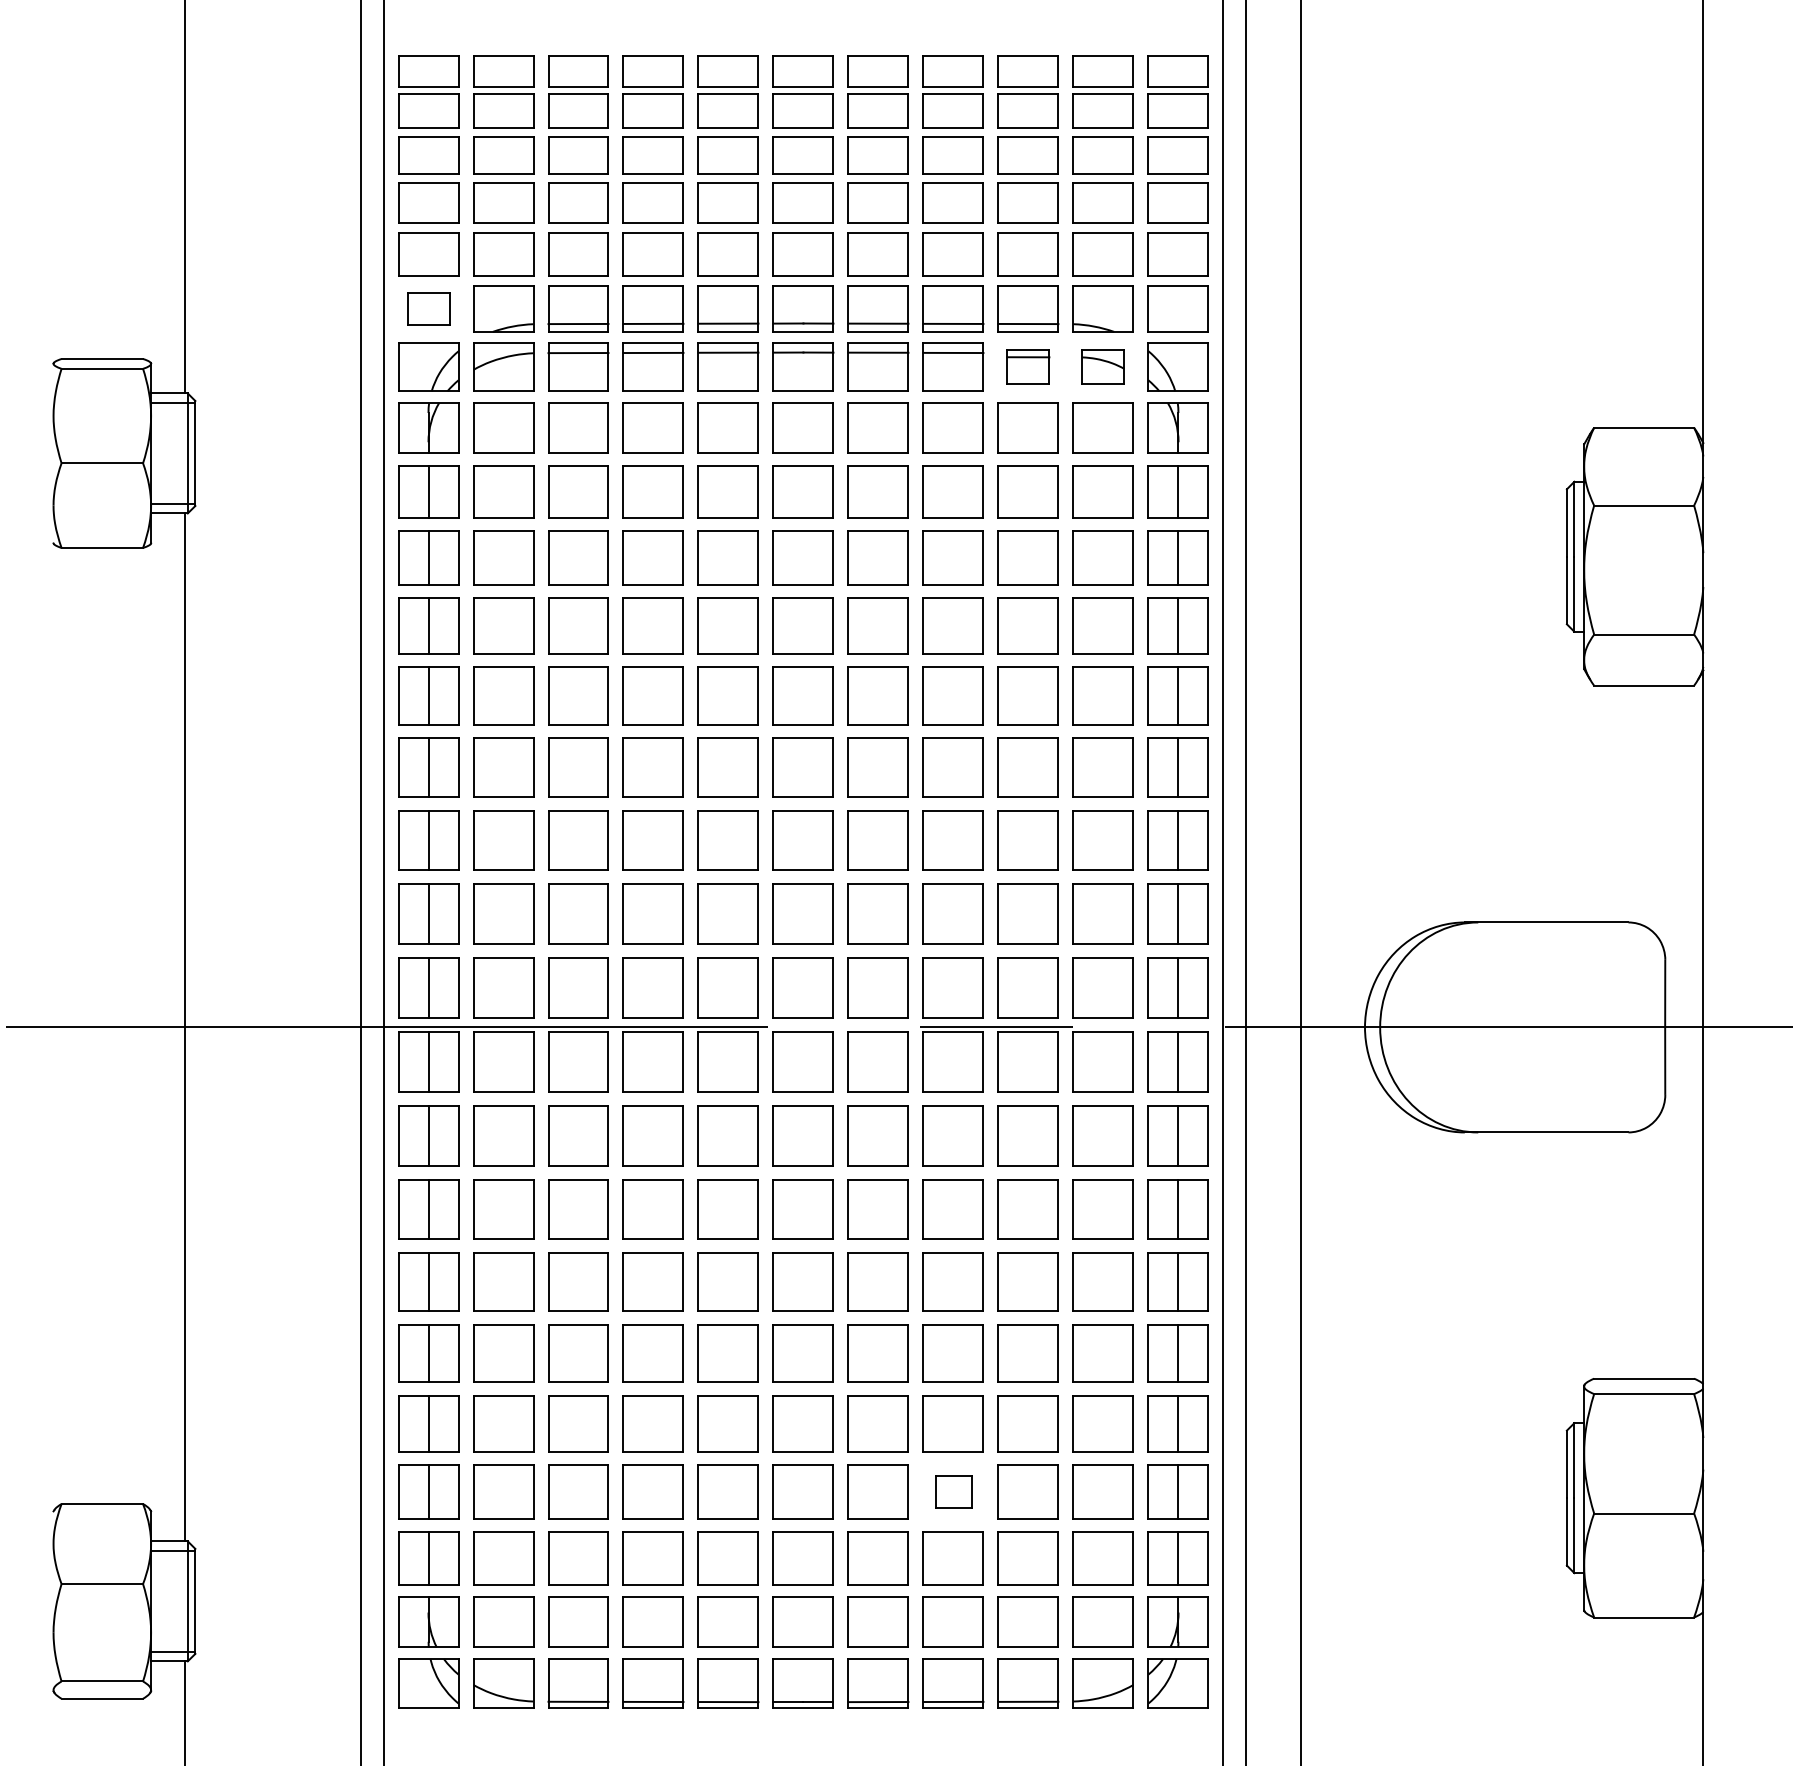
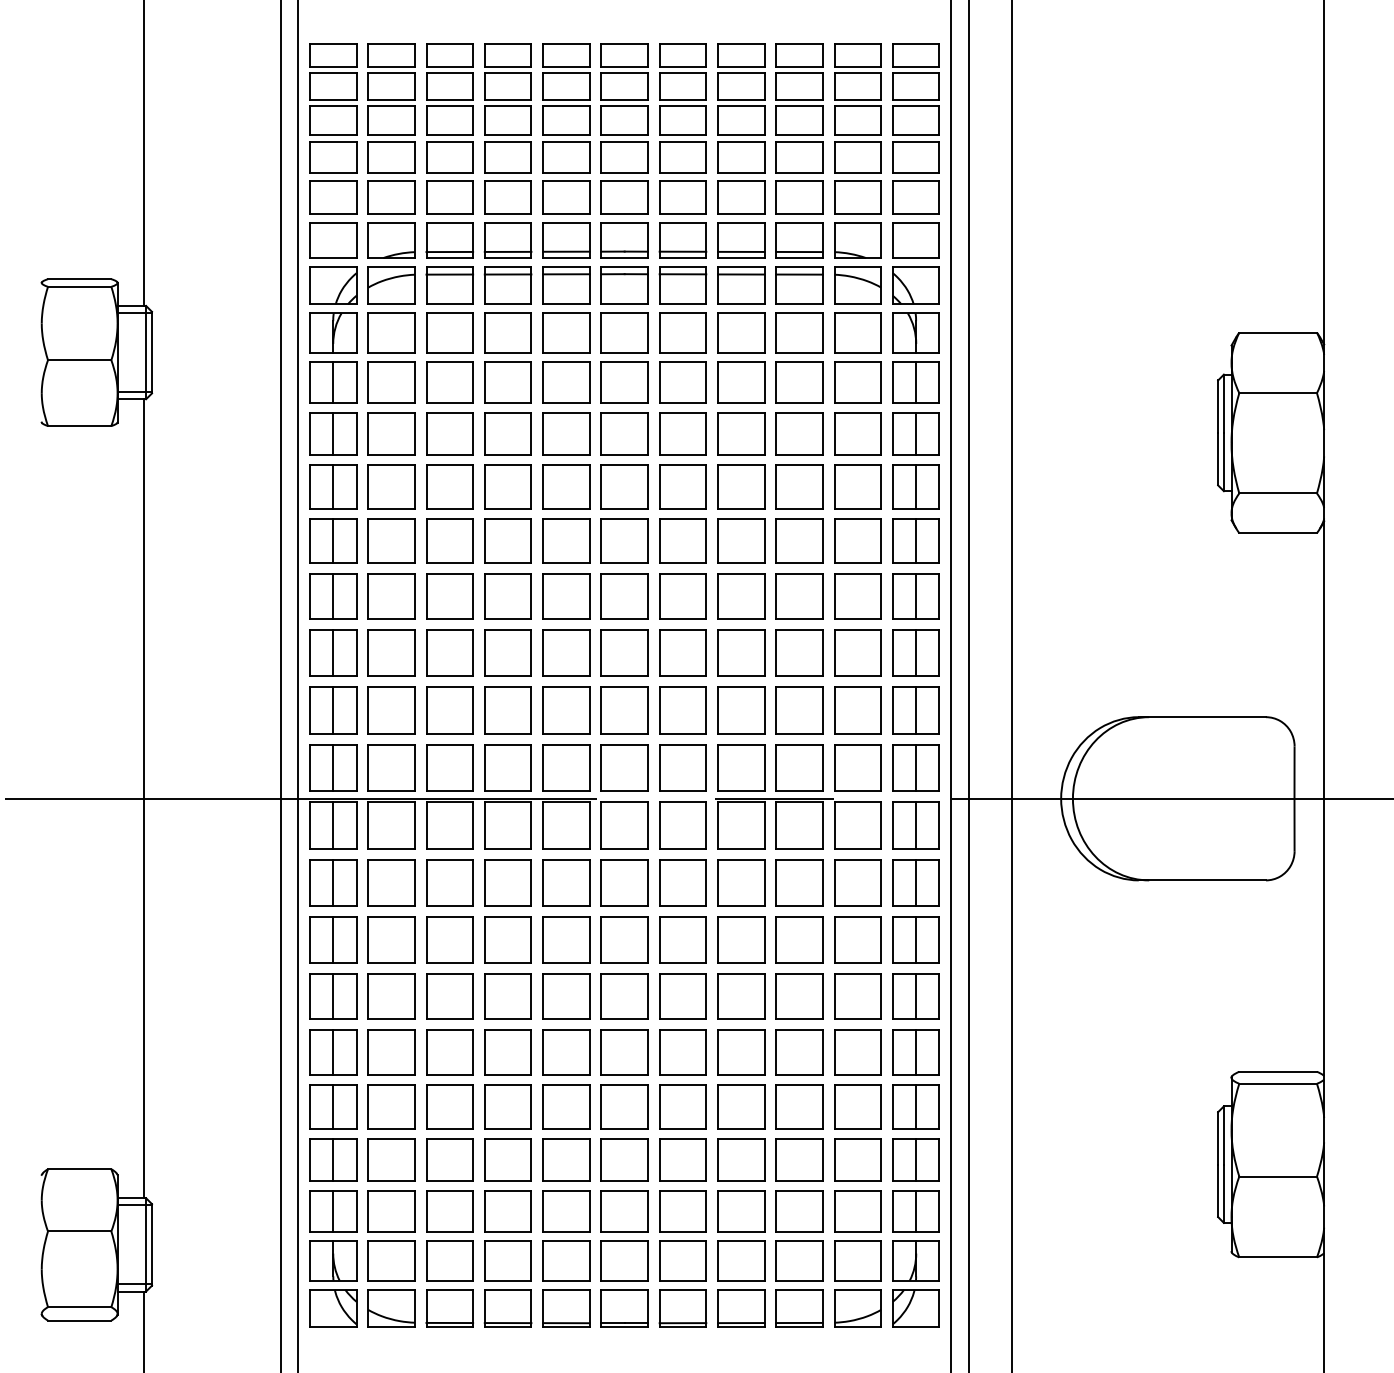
part: (428, 309) -> (333, 240), size x1.43
part: (1028, 367) -> (799, 285), size x1.43
part: (1102, 367) -> (857, 285), size x1.43
part: (953, 1491) -> (741, 1159), size x1.67

